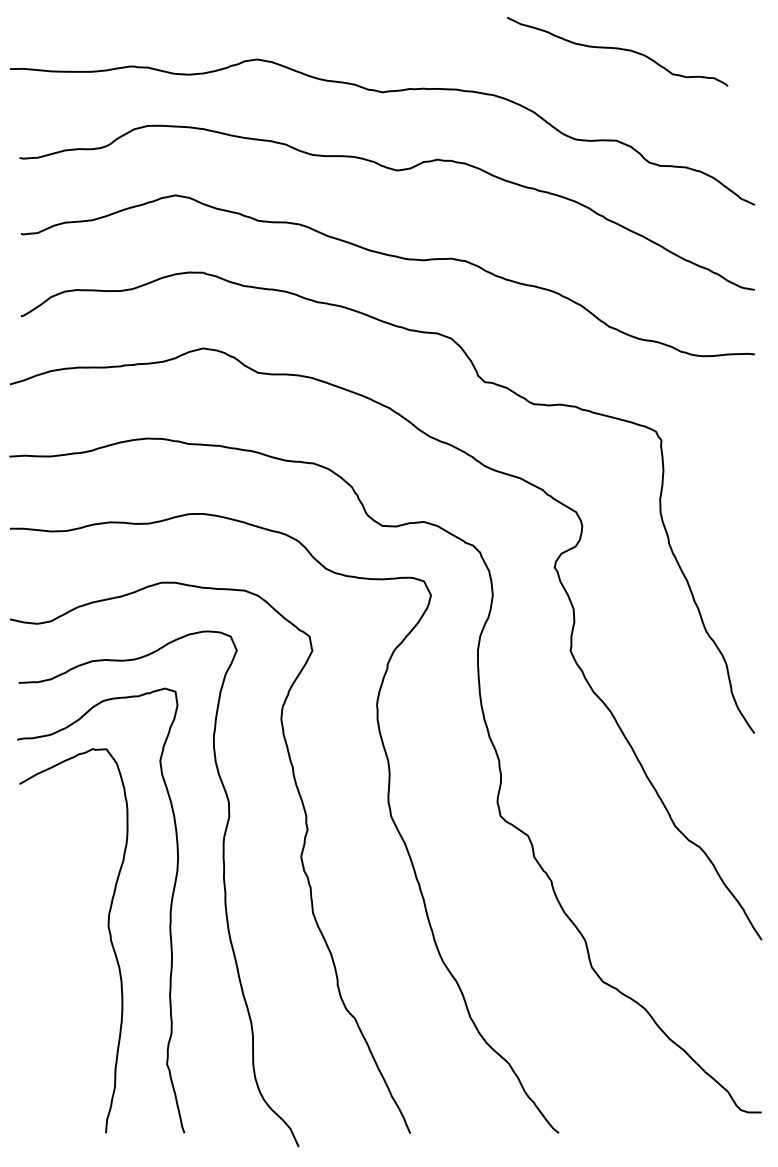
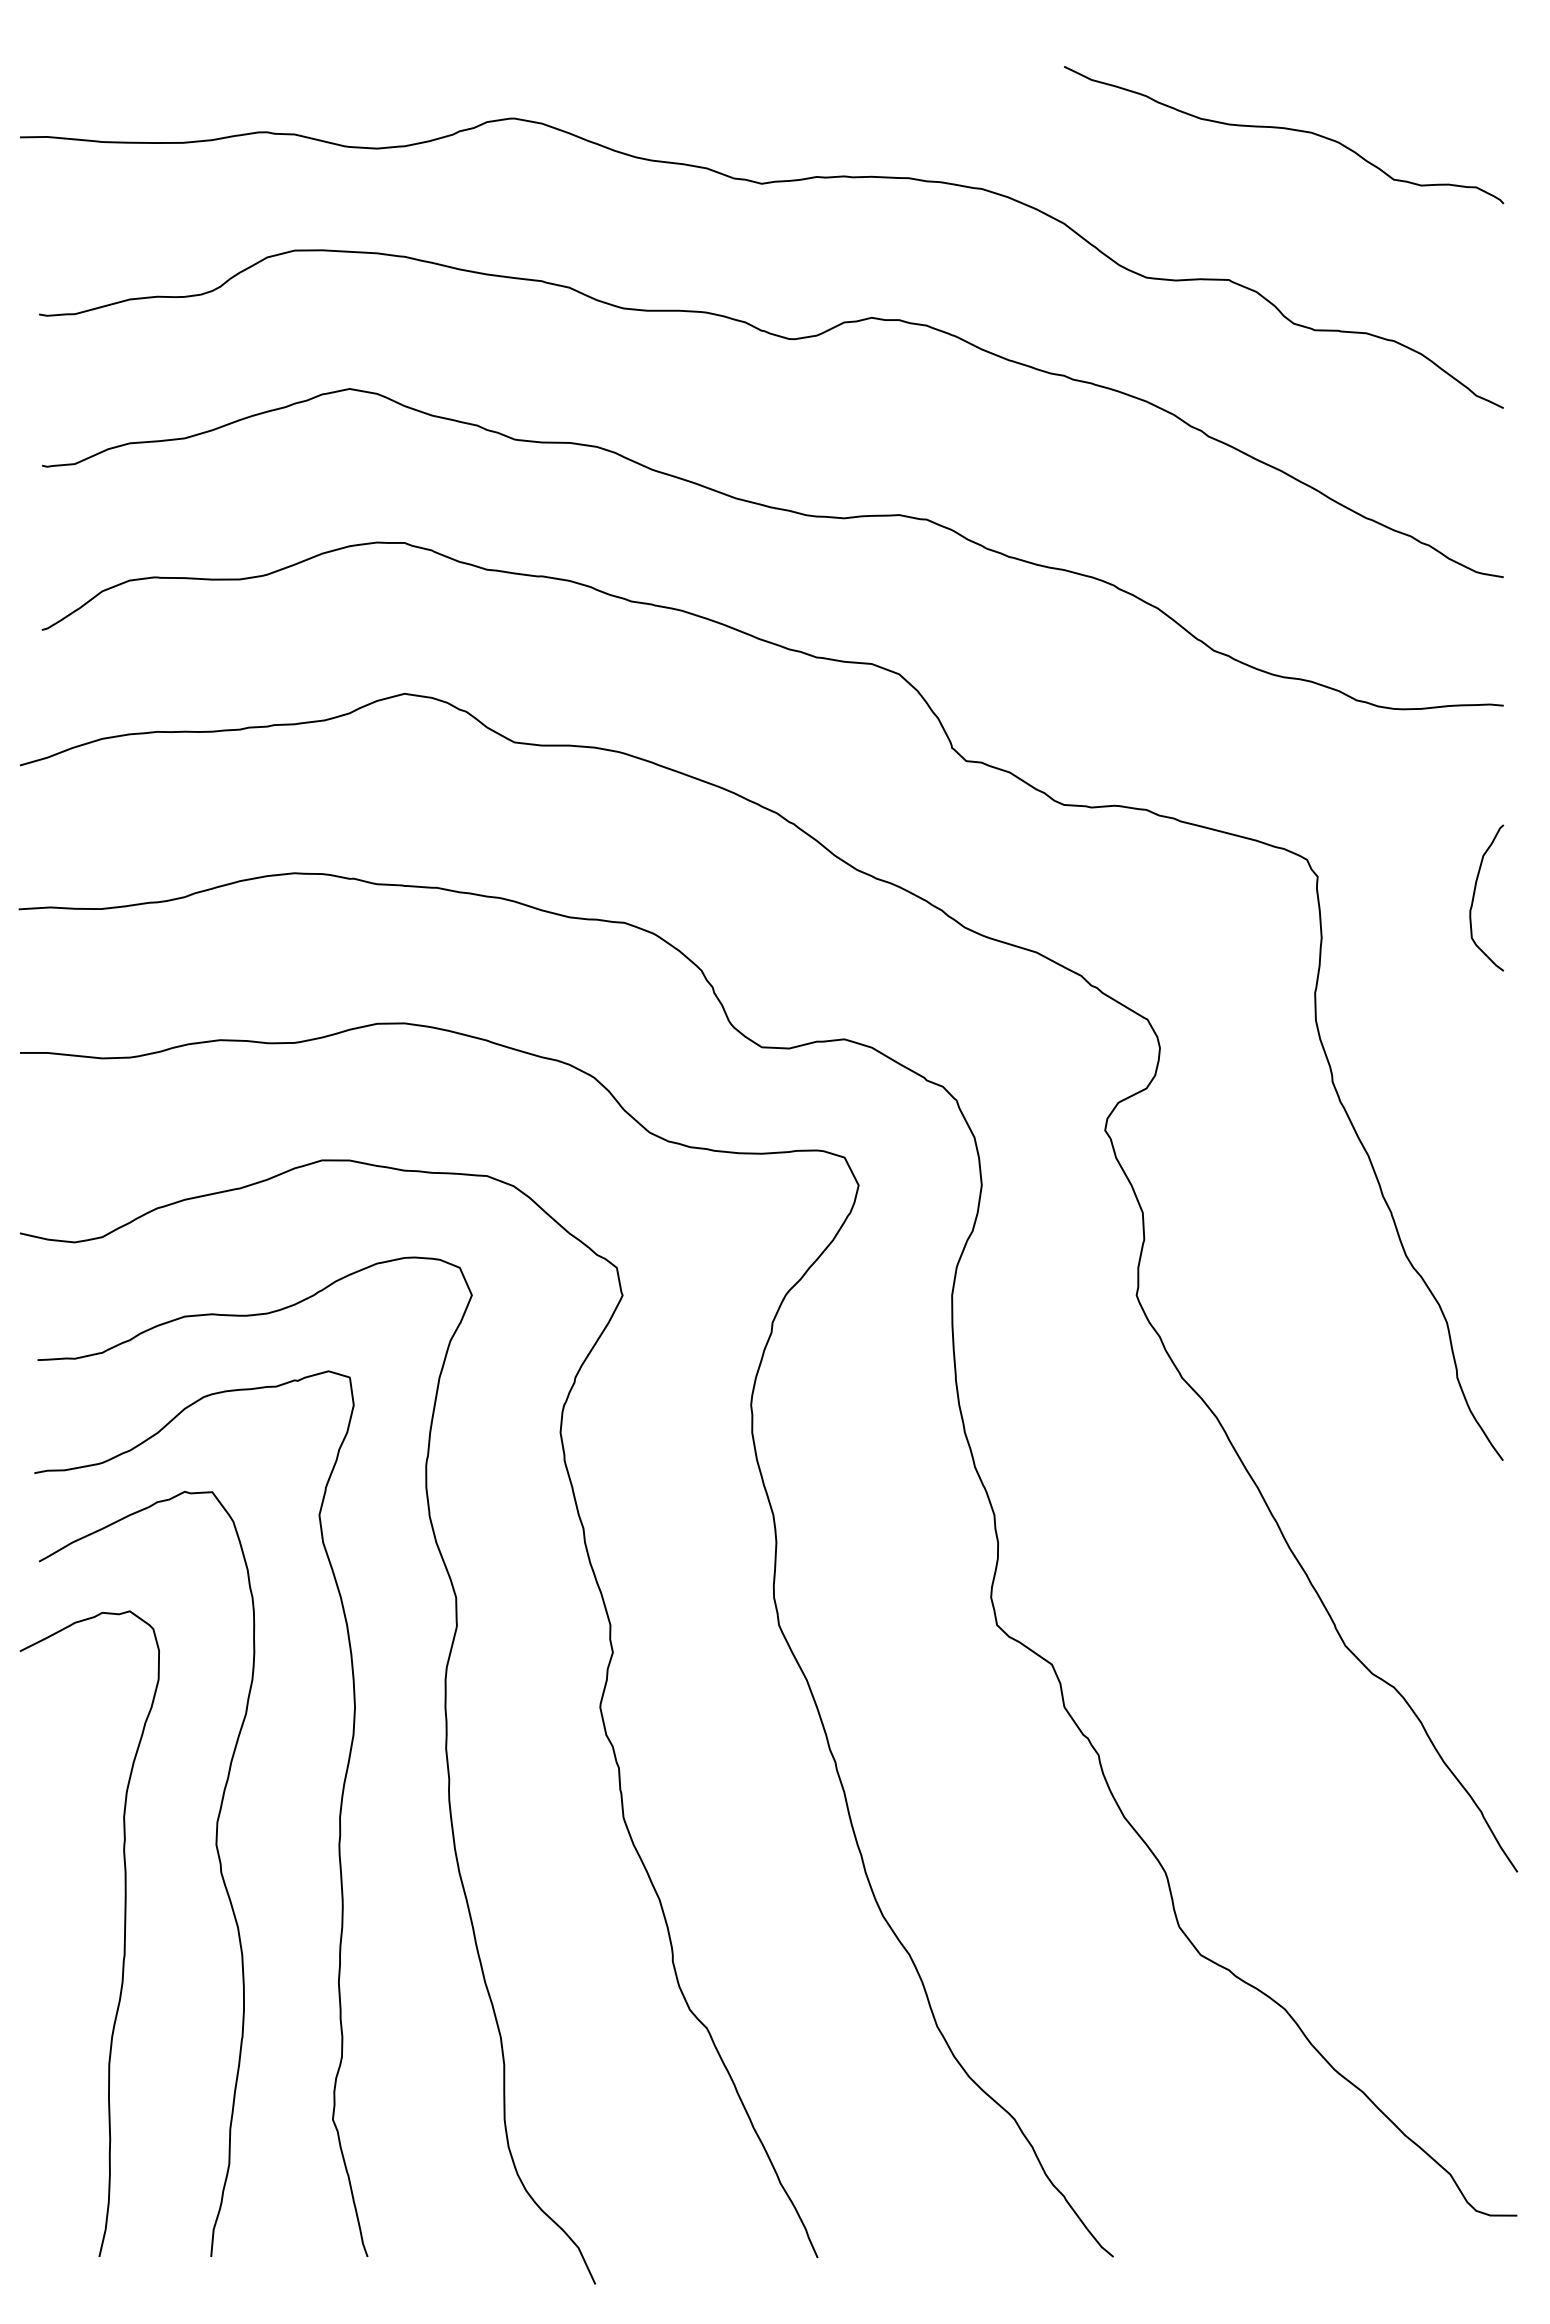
curve: (617, 49) -> (1283, 130), moved
curve: (741, 447) -> (1477, 891), added
curve: (61, 970) -> (122, 1932), added

